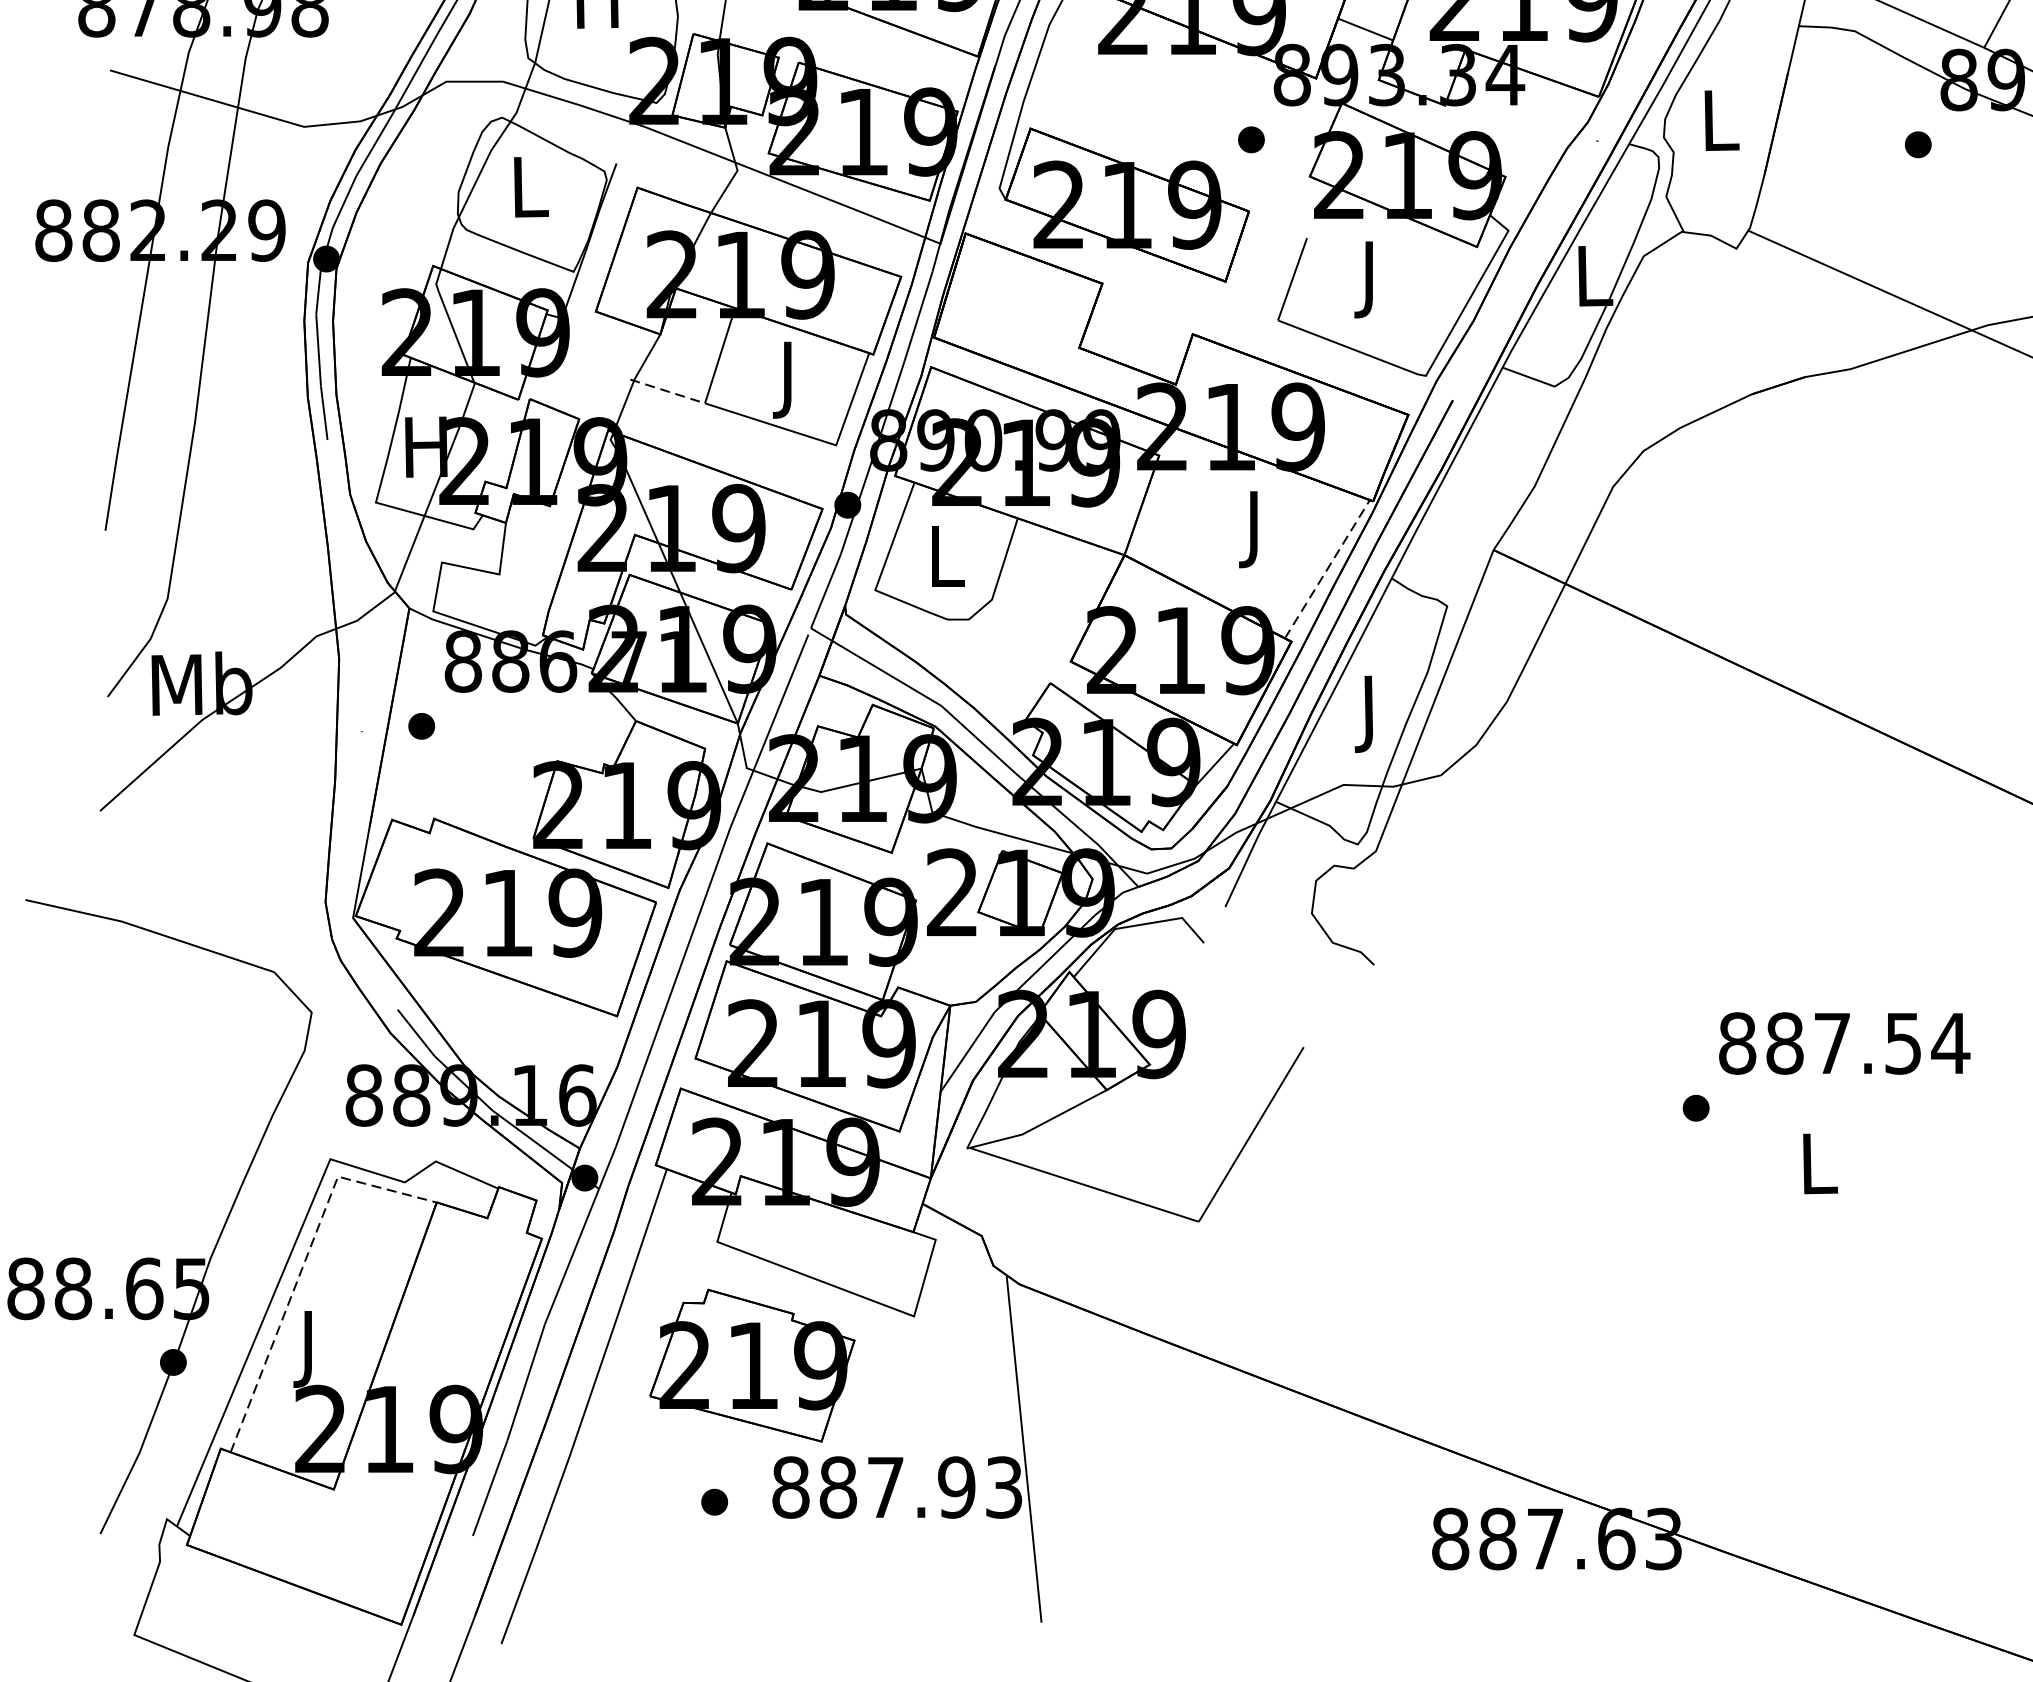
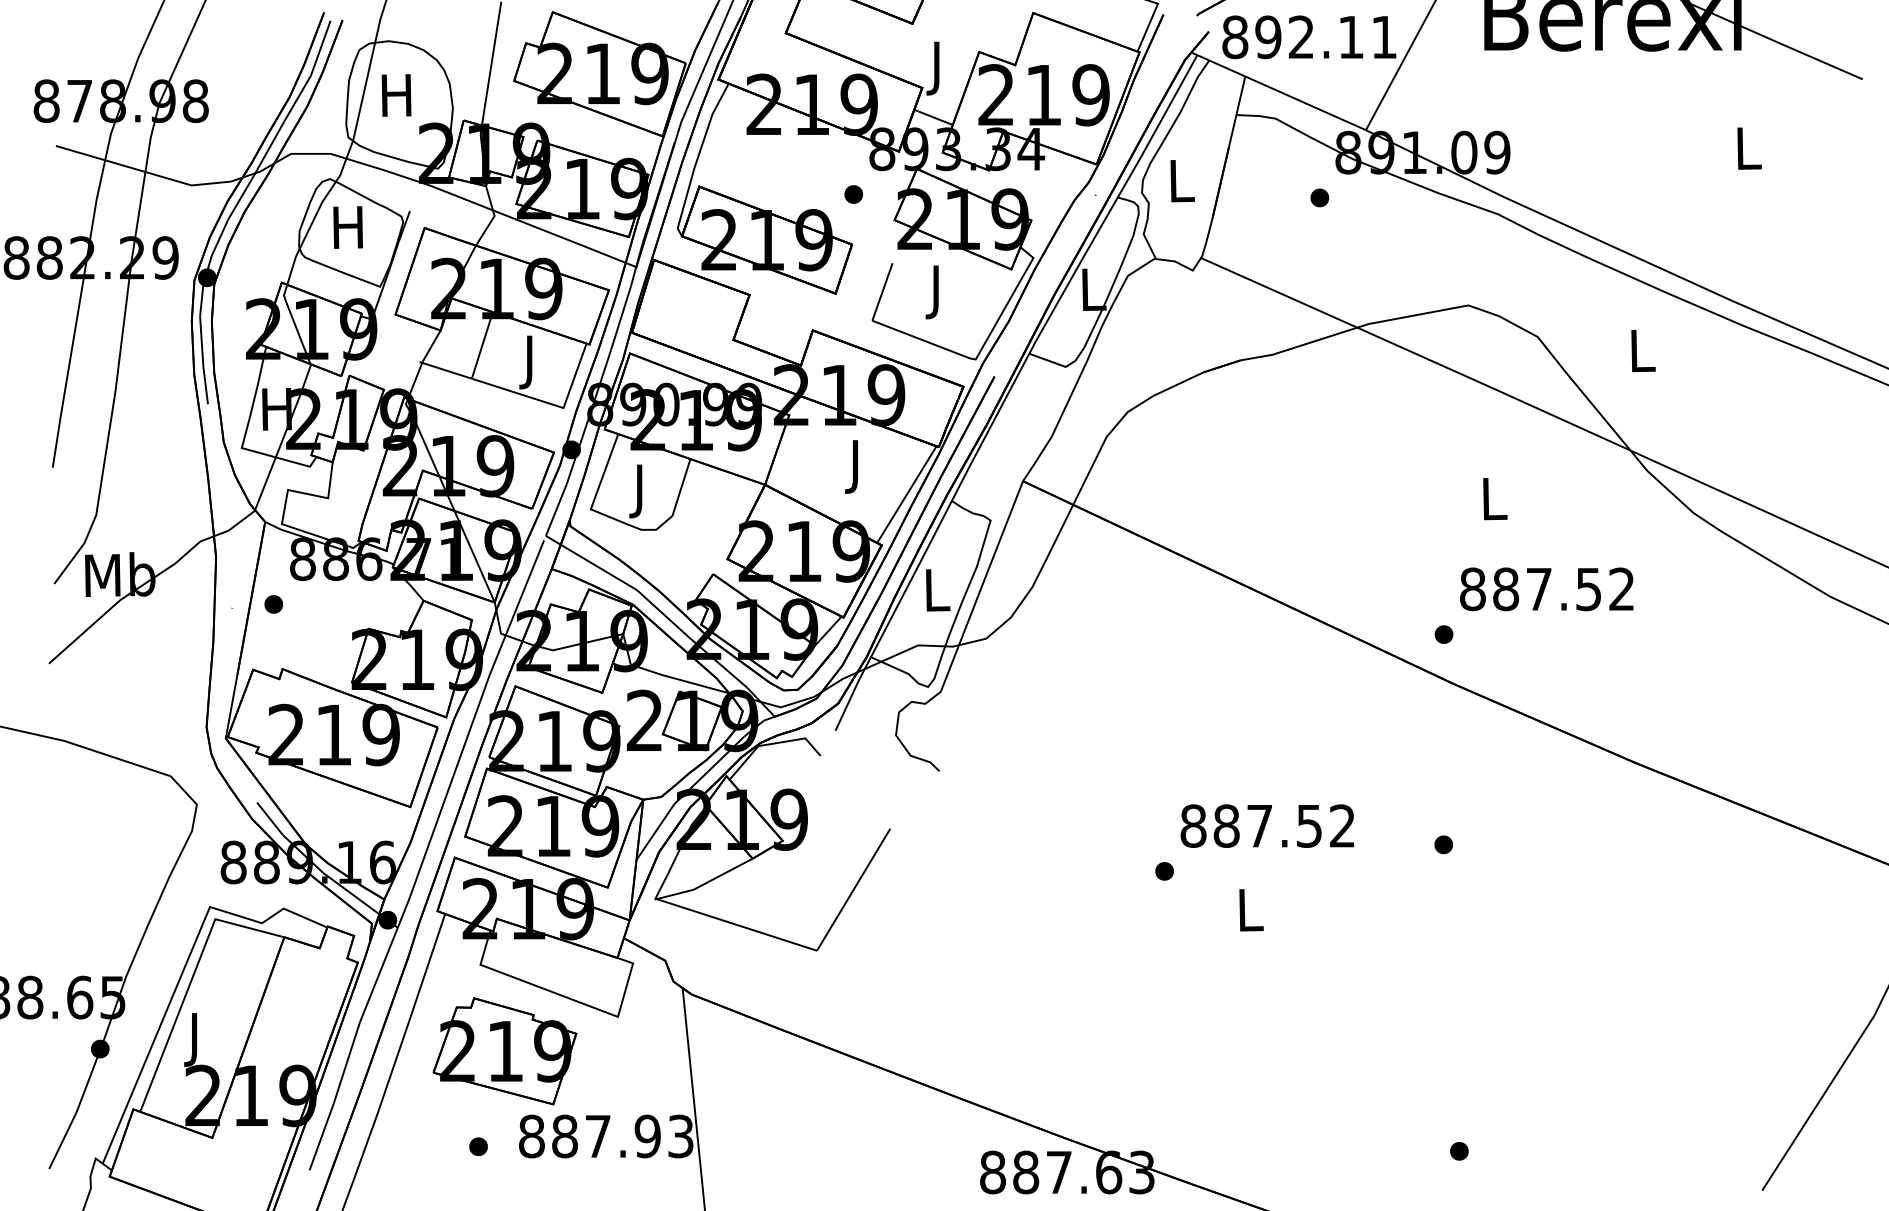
text: (527, 187) -> (347, 227), L -> H
line: (668, 391) -> (446, 370), dashed -> solid
text: (947, 564) -> (641, 491), L -> J
line: (1326, 569) -> (906, 494), dashed -> solid
text: (1372, 714) -> (938, 596), J -> L
text: (1950, 1042) -> (1342, 825), 887.54 -> 887.52
line: (303, 1264) -> (191, 980), dashed -> solid

